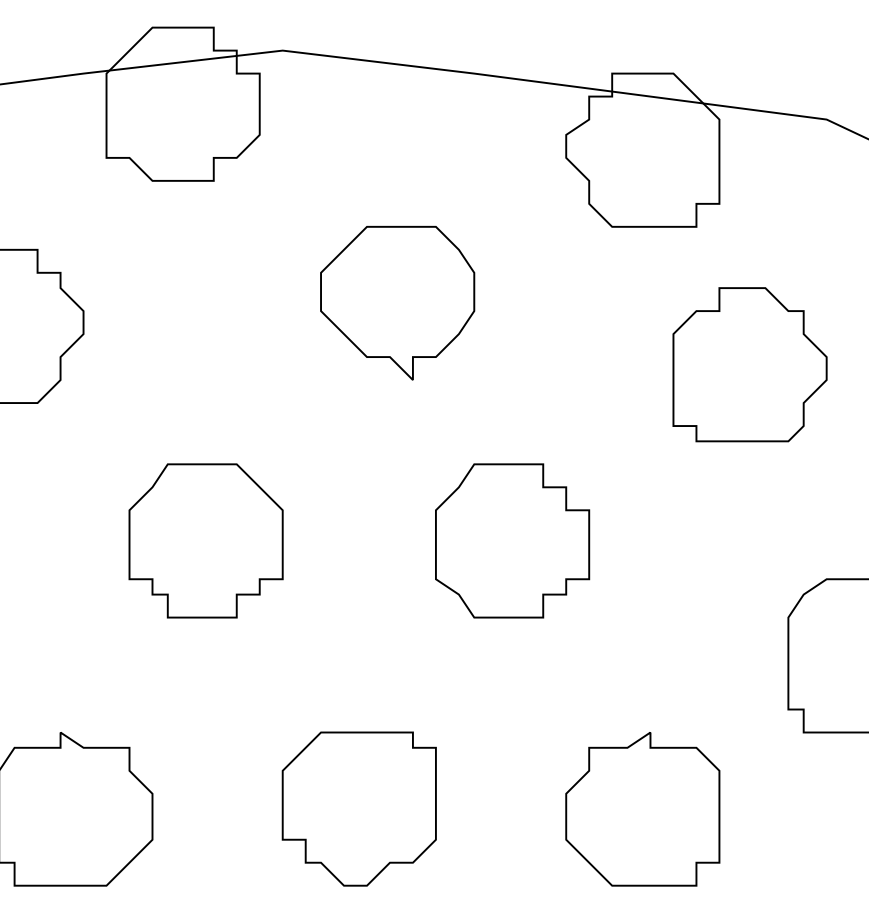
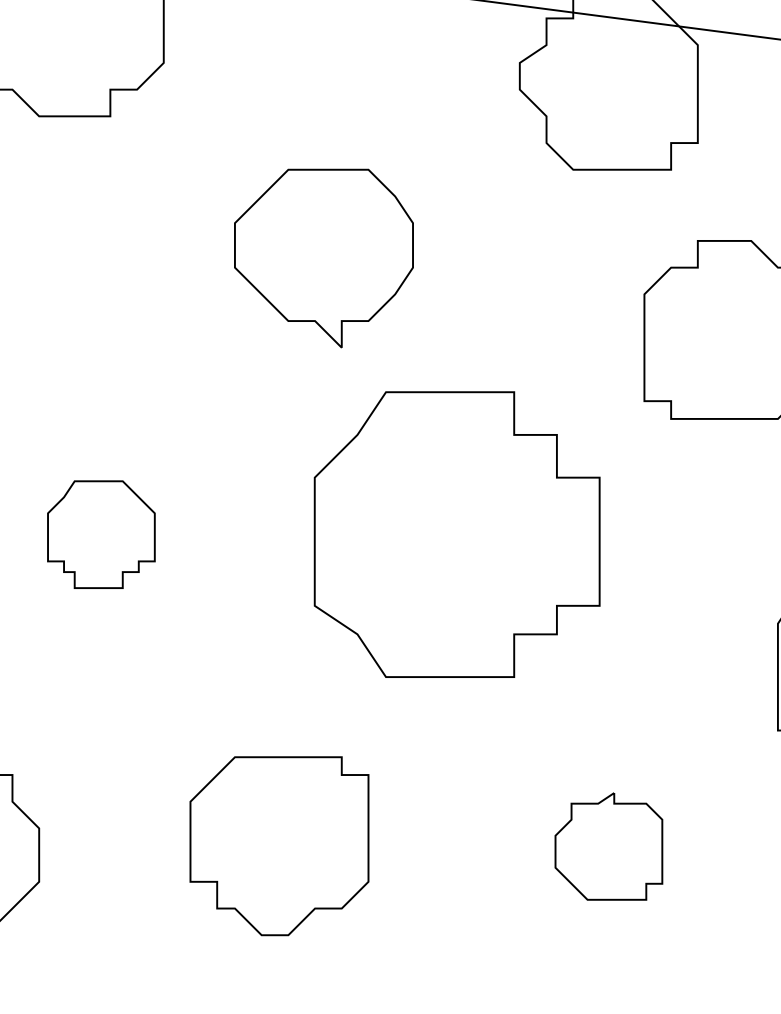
part: (205, 540) -> (100, 534), size x0.6
part: (512, 540) -> (457, 534), size x1.6
part: (642, 809) -> (608, 846), size x0.6

